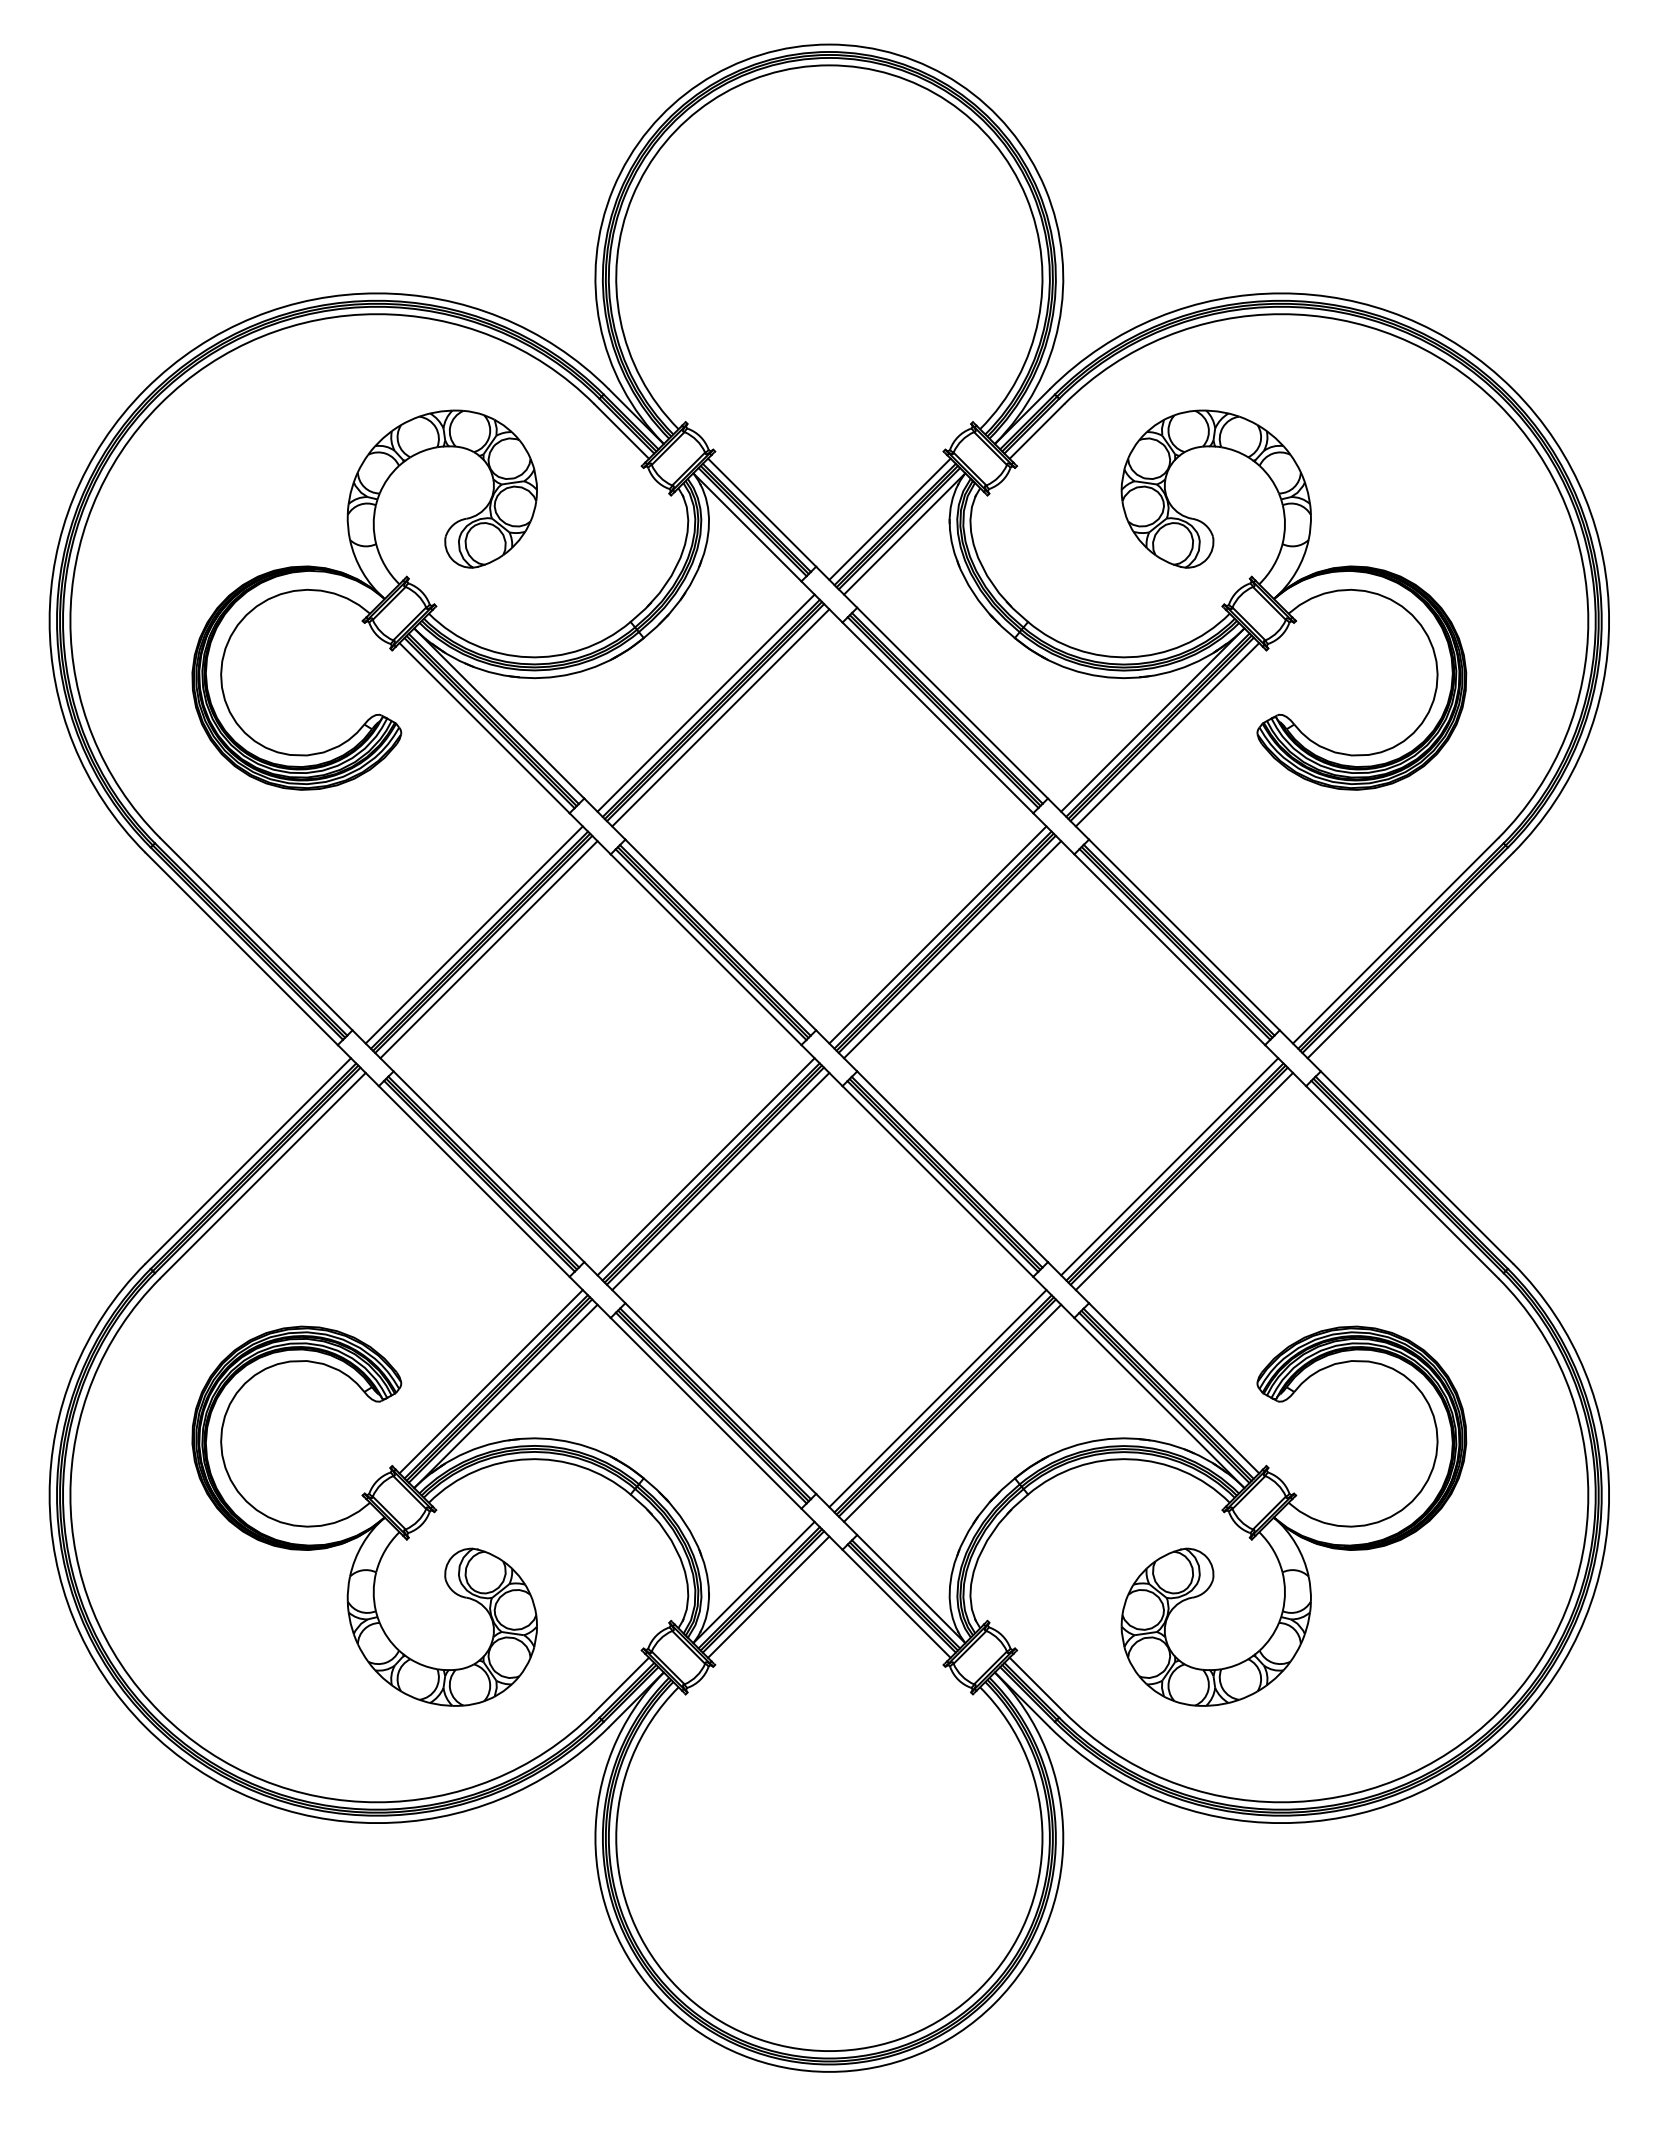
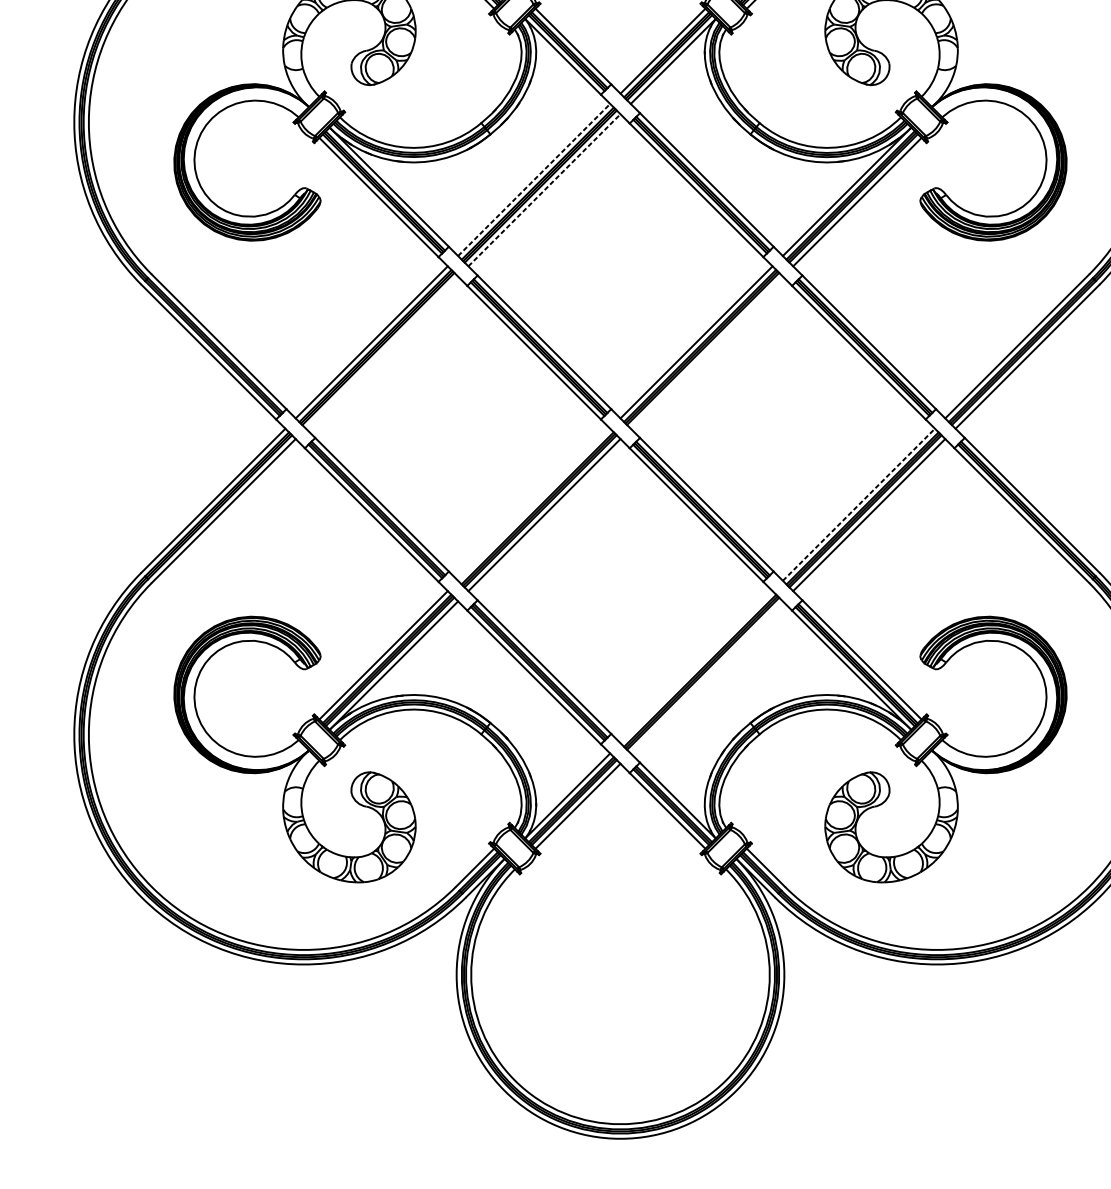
line: (706, 703) -> (534, 180), solid -> dashed
line: (720, 717) -> (544, 190), solid -> dashed
line: (488, 949) -> (381, 352), removed
line: (952, 949) -> (706, 352), removed
line: (705, 1166) -> (533, 504), removed
line: (1169, 1166) -> (858, 504), solid -> dashed
line: (937, 1398) -> (696, 667), removed
line: (952, 1412) -> (706, 676), removed

